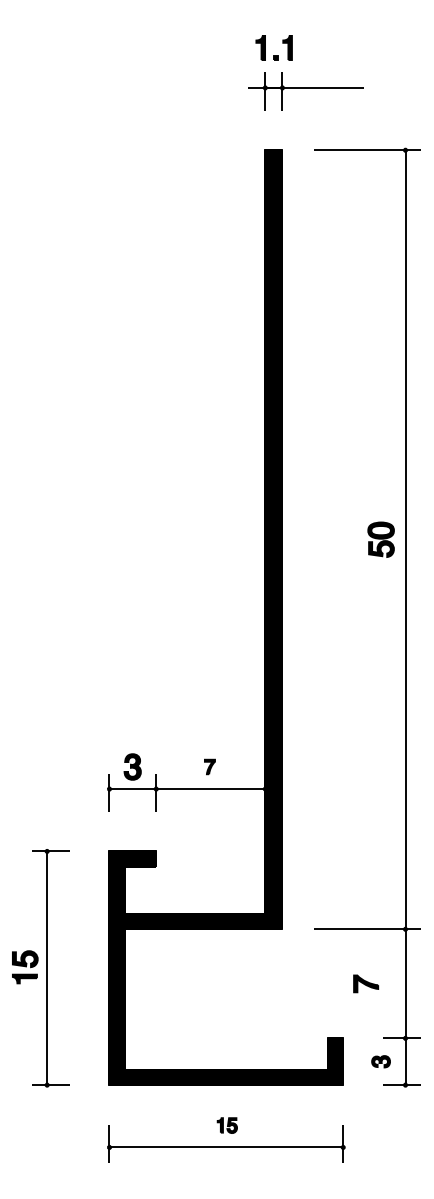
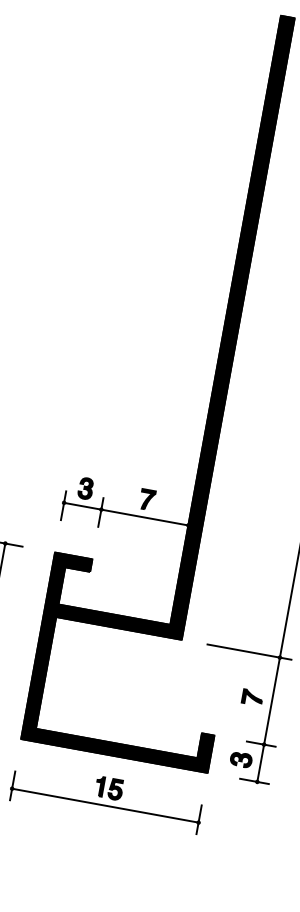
part: (209, 766) -> (147, 499), size x1.67
part: (366, 983) -> (252, 697), moved
part: (380, 1061) -> (240, 759), size x1.43
part: (227, 1125) -> (109, 788), size x1.67

